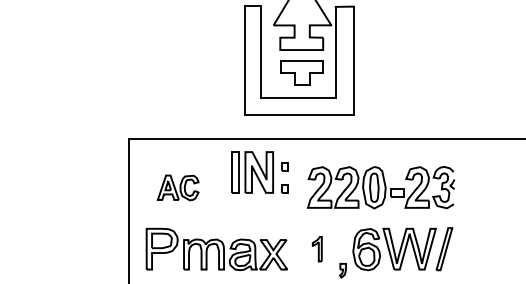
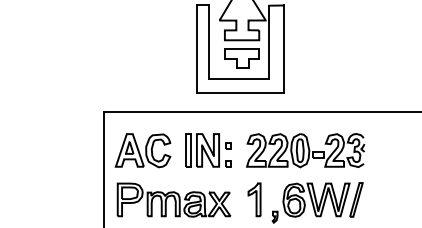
part: (259, 172) -> (208, 150), moved
part: (177, 187) -> (142, 150), size x1.67
part: (317, 248) -> (254, 199), size x1.67

